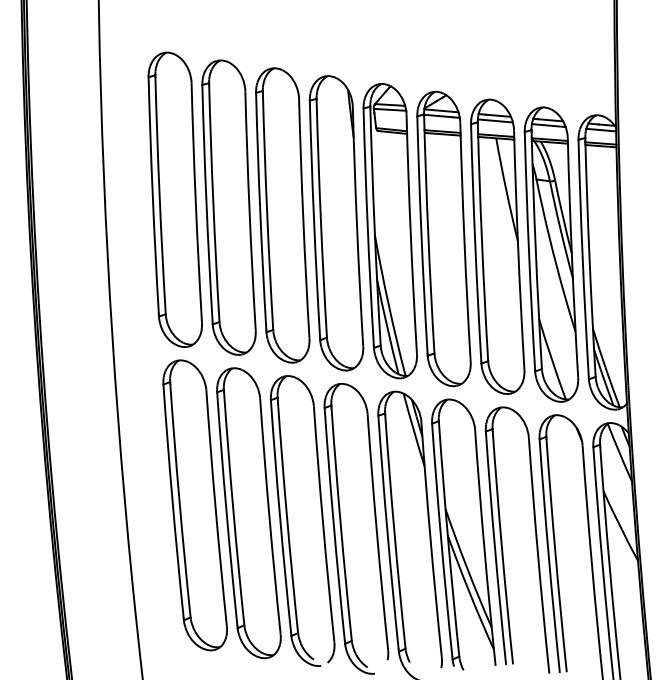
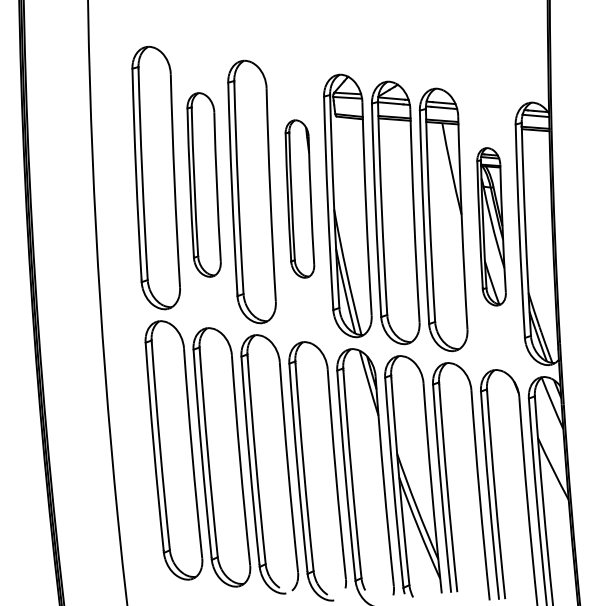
part: (228, 207) -> (203, 184), size x0.7
part: (336, 223) -> (299, 199), size x0.6
part: (551, 254) -> (491, 226), size x0.6

